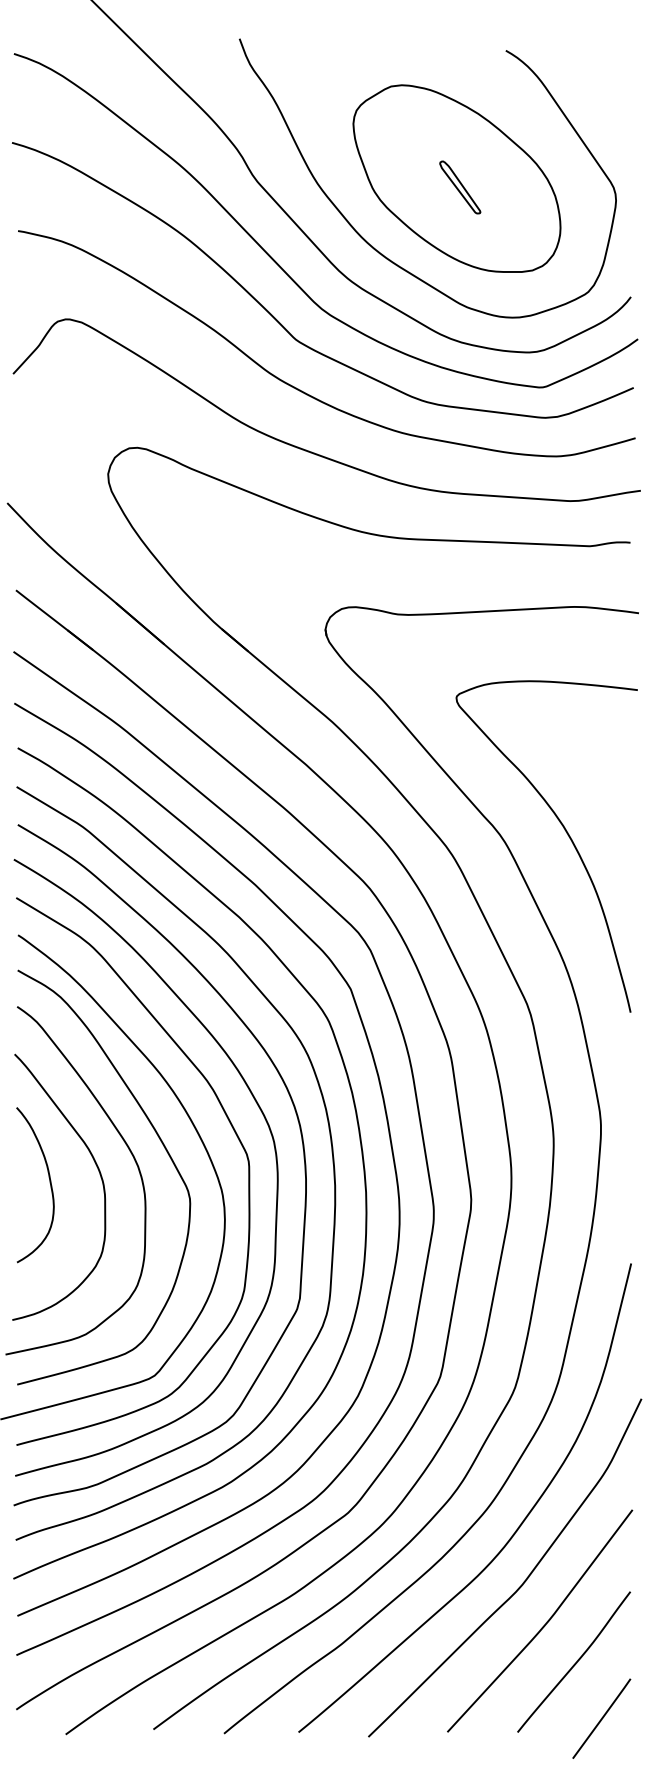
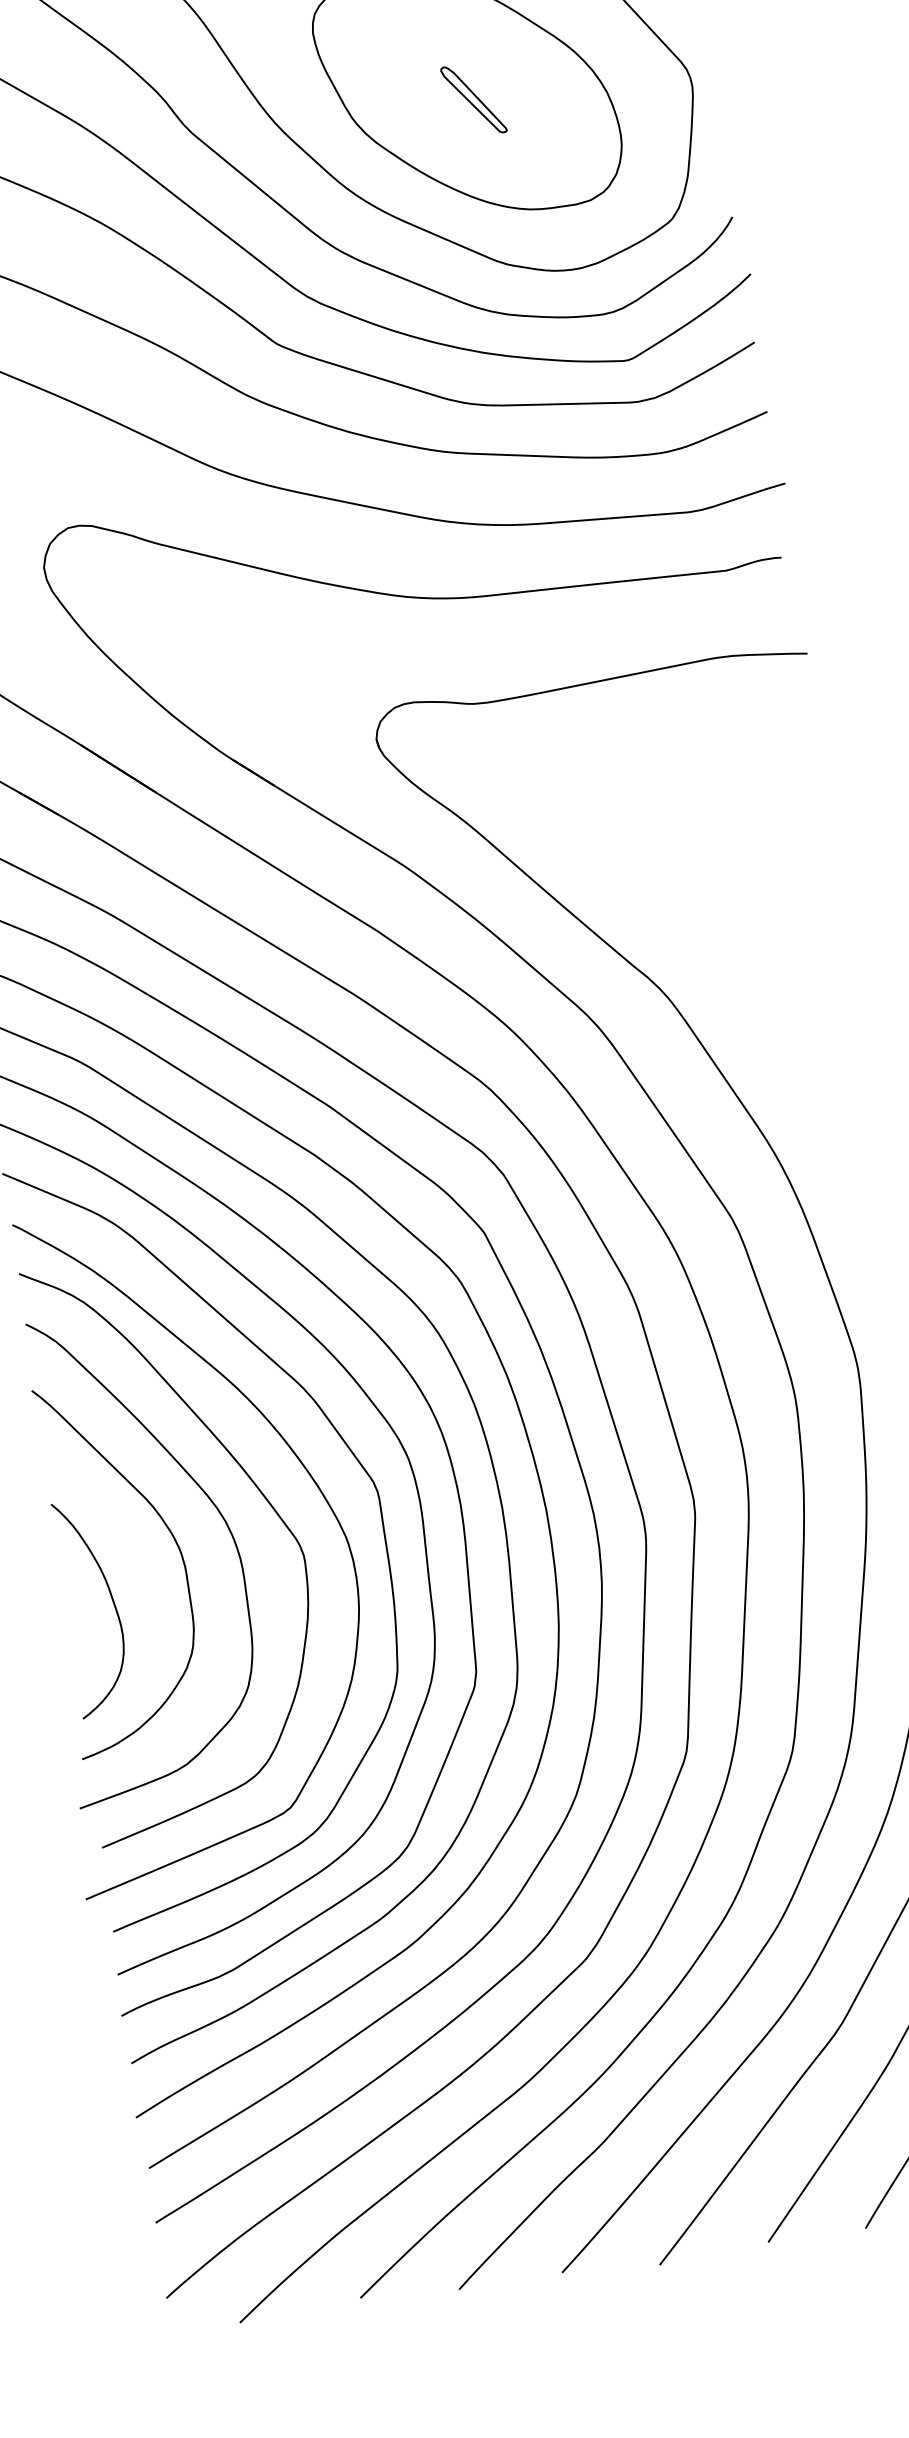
curve: (567, 835) -> (753, 975), removed
curve: (49, 1183) -> (111, 1602), moved

